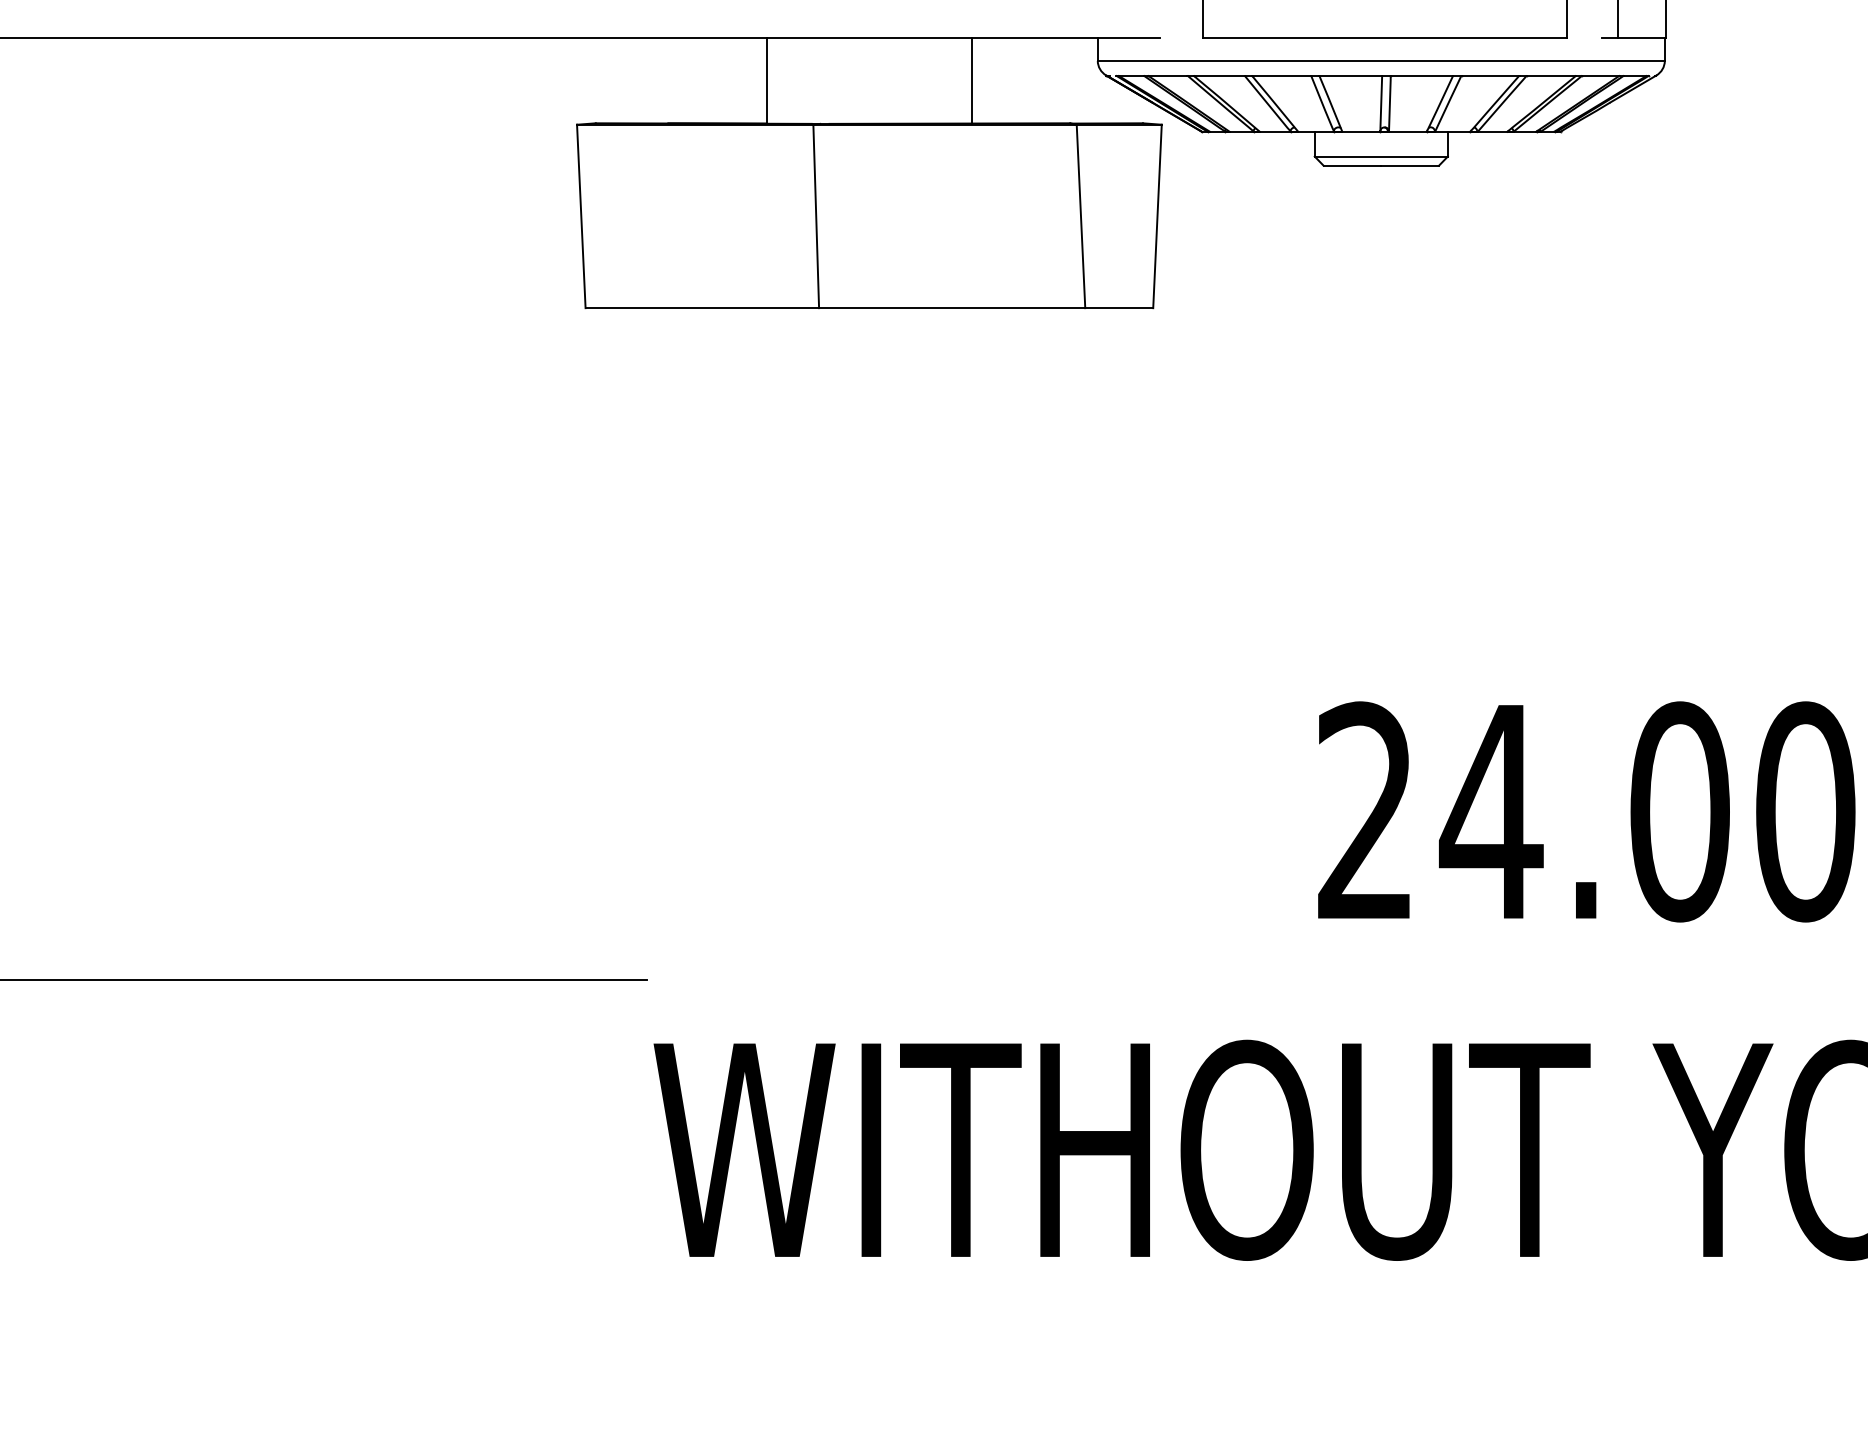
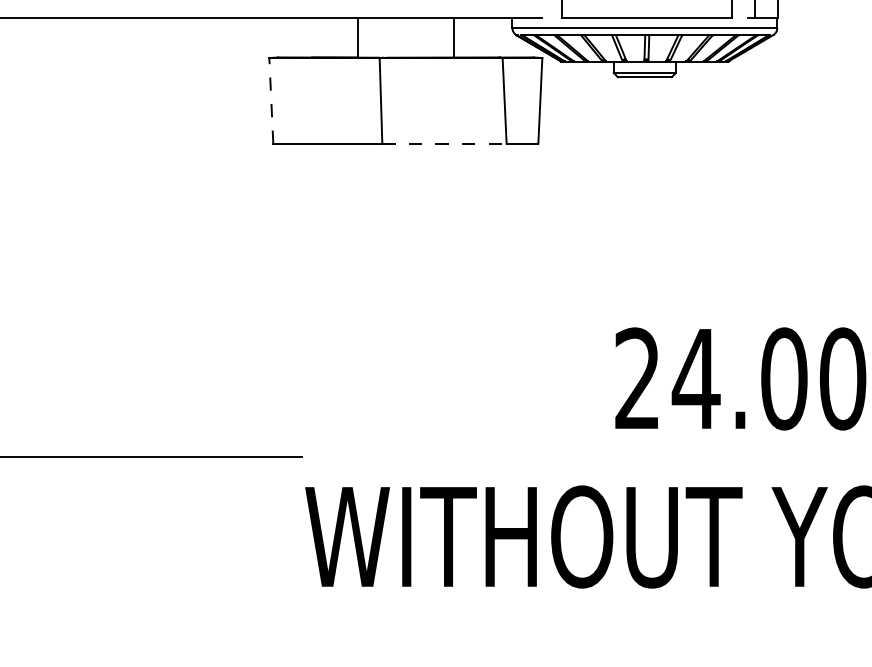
line: (581, 215) -> (271, 100), solid -> dashed
line: (952, 307) -> (444, 143), solid -> dashed

